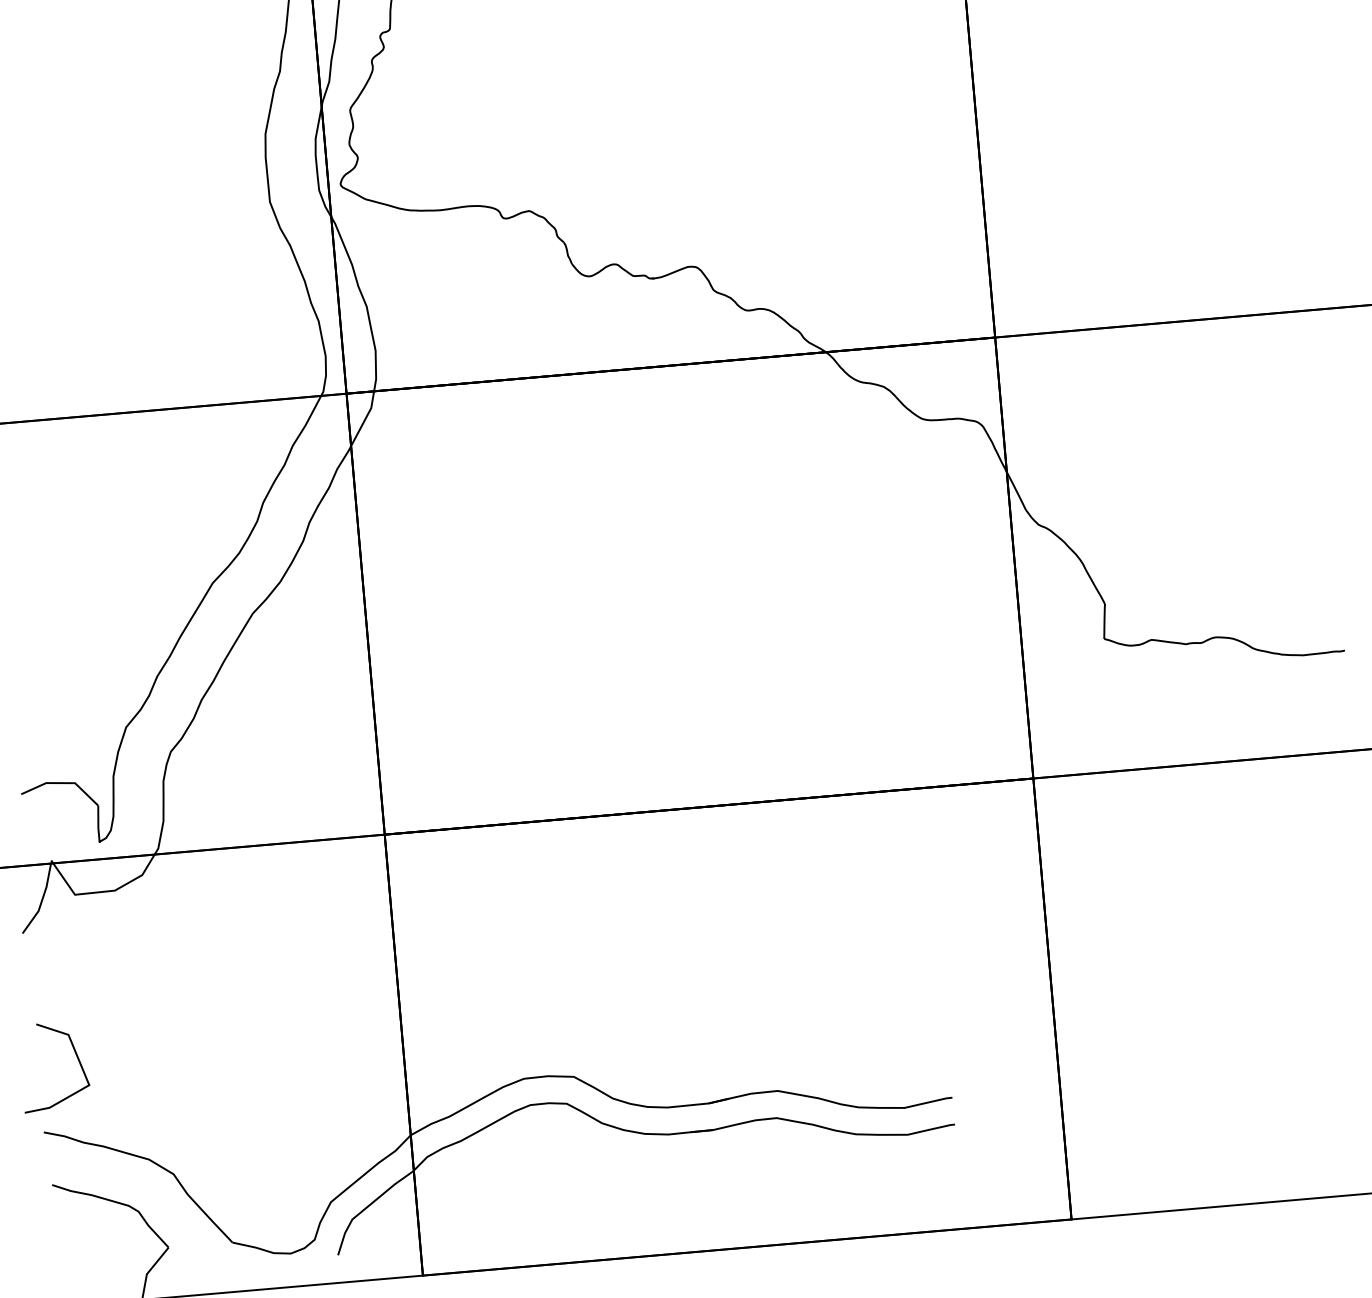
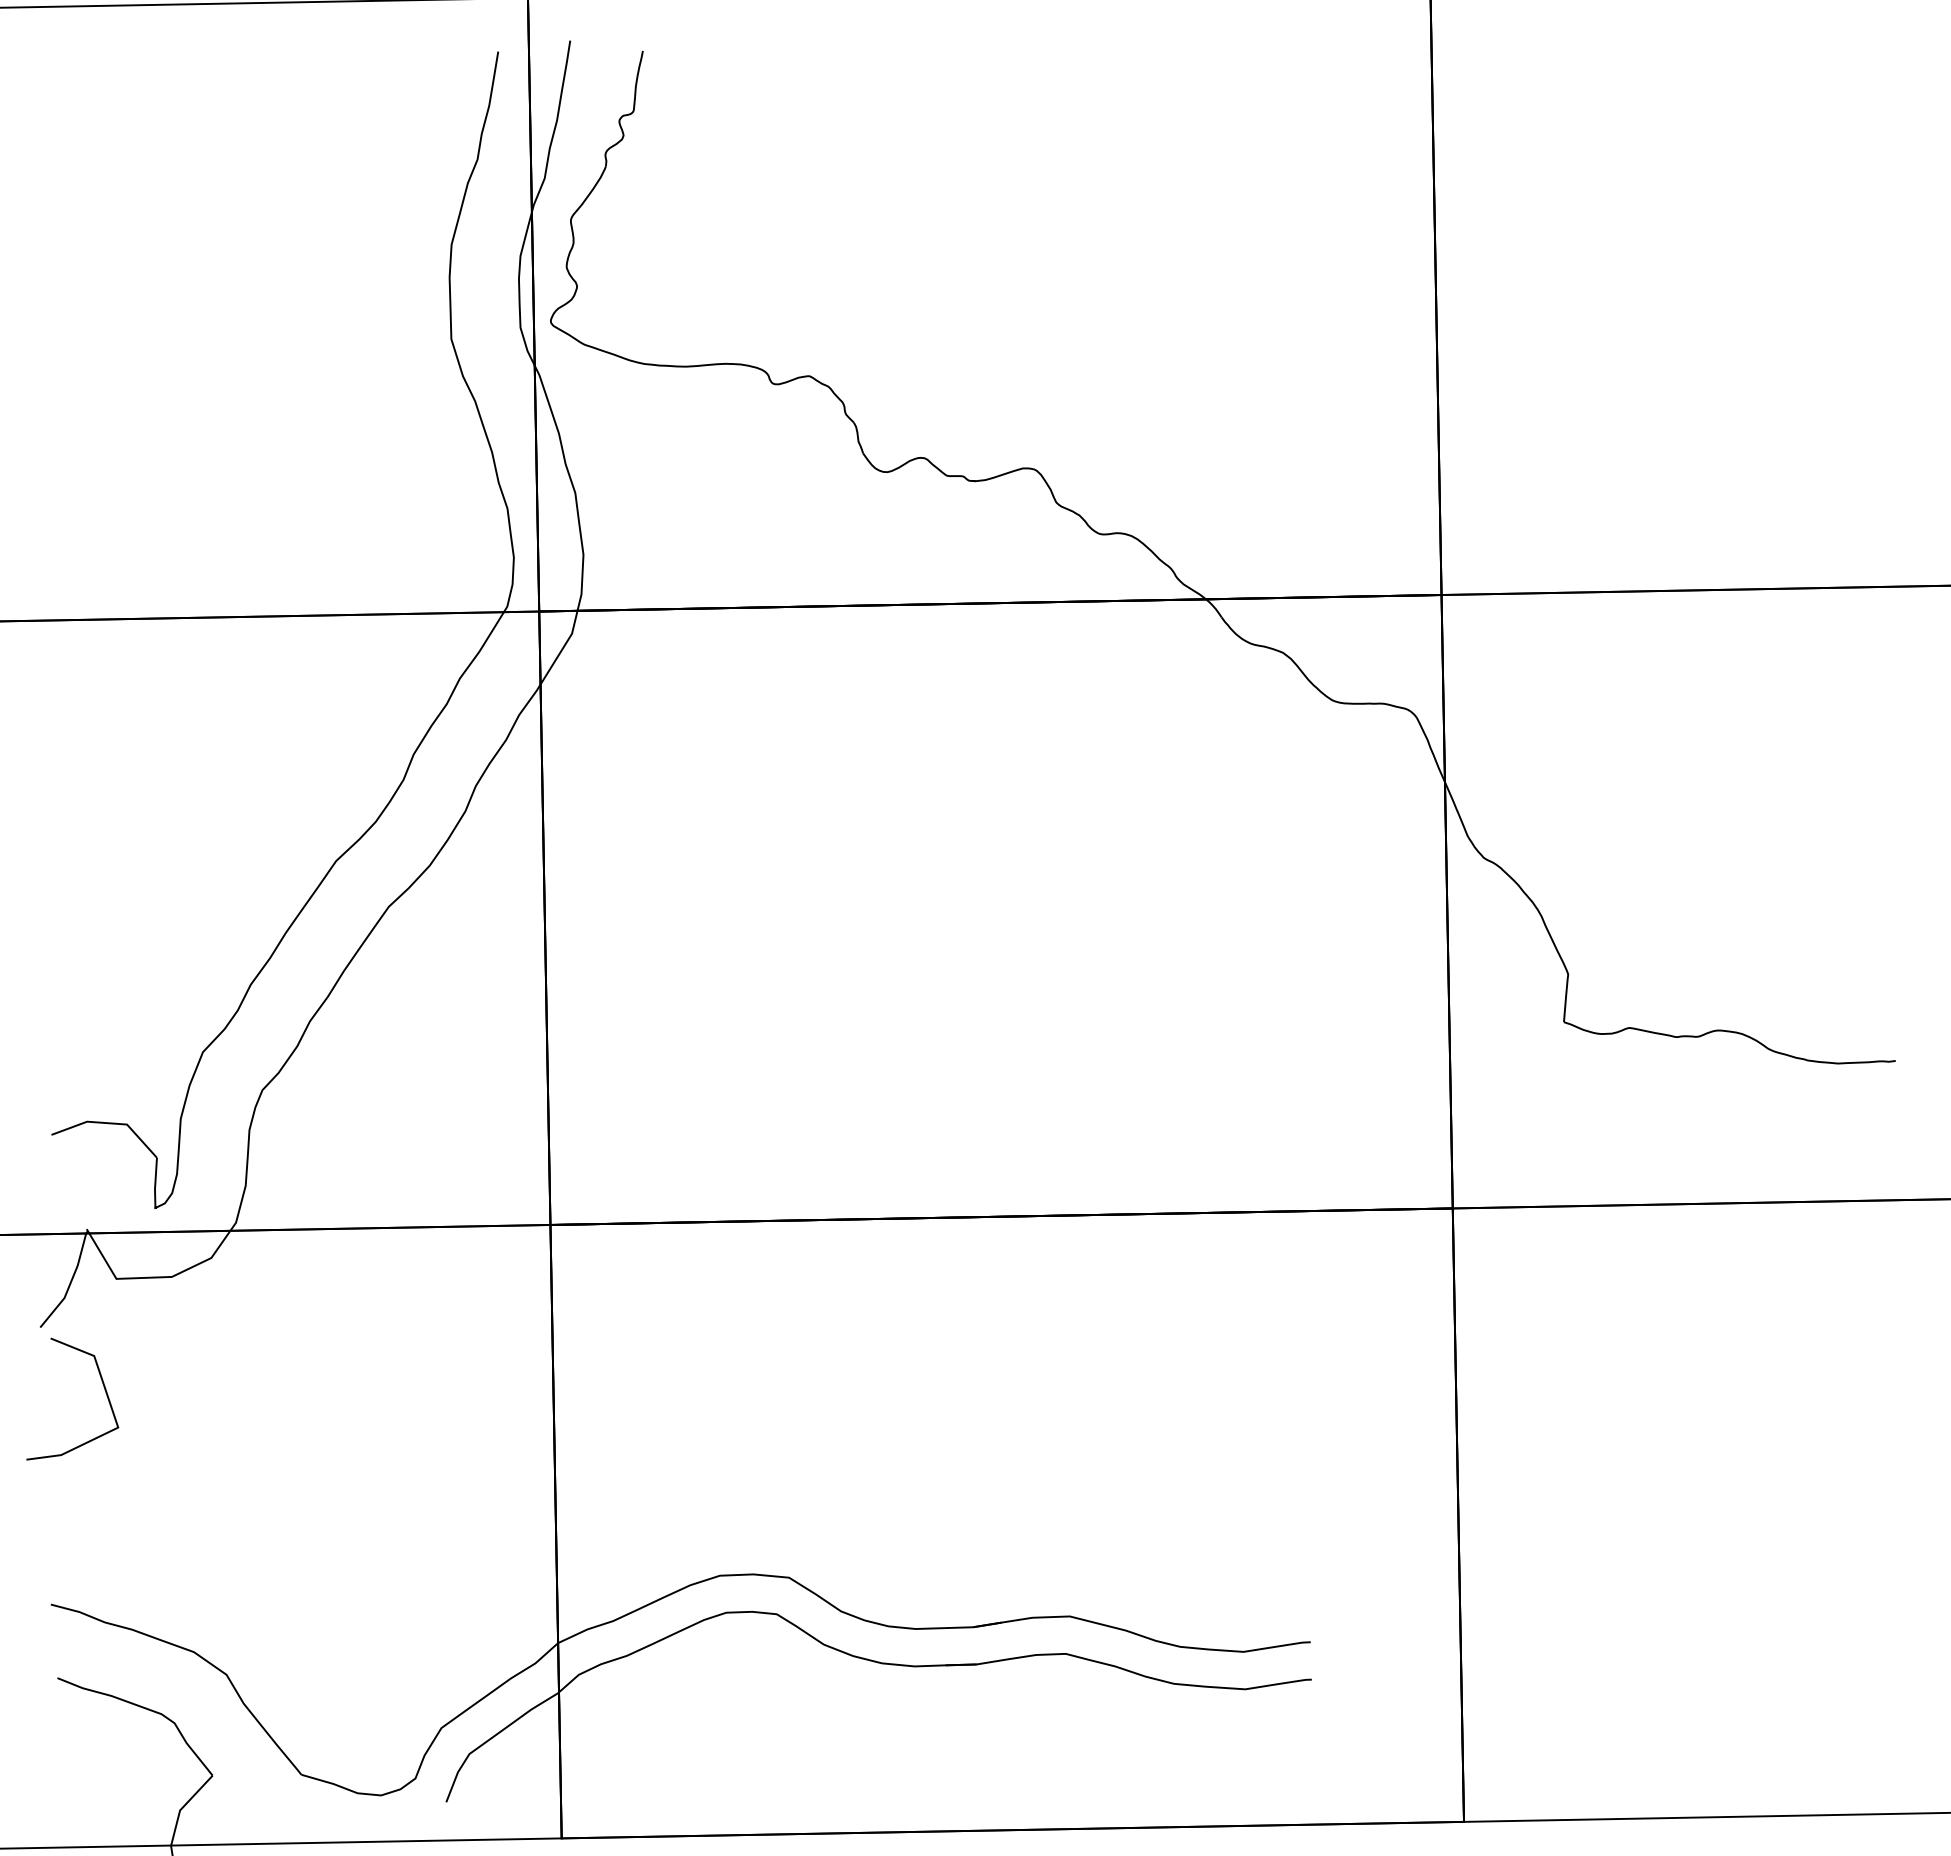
line: (76, 1057) -> (103, 1387), moved

